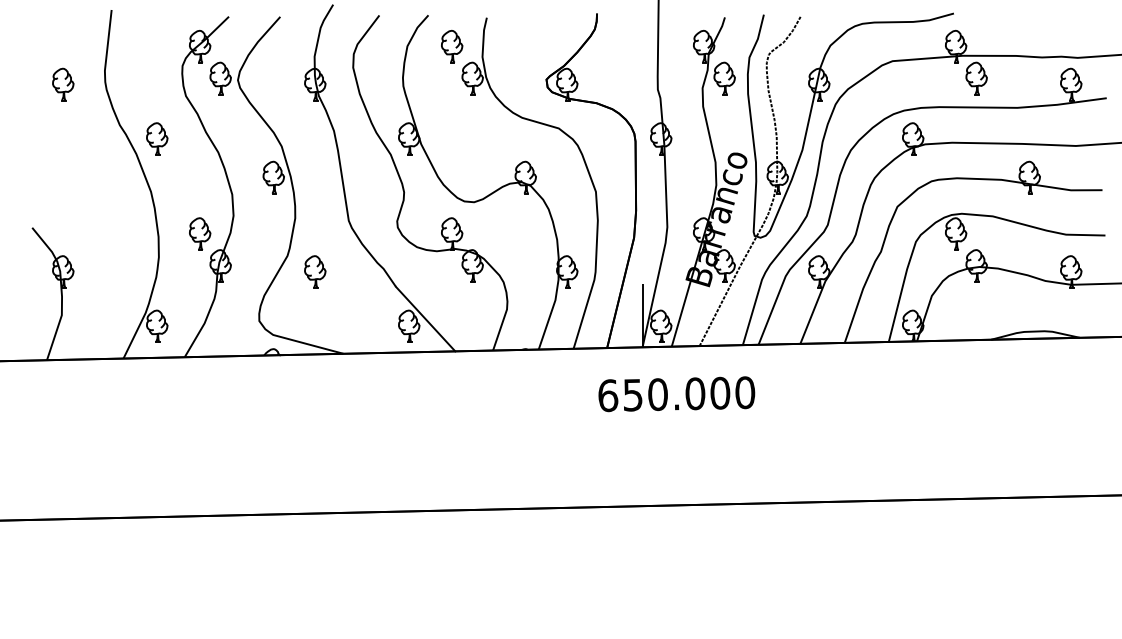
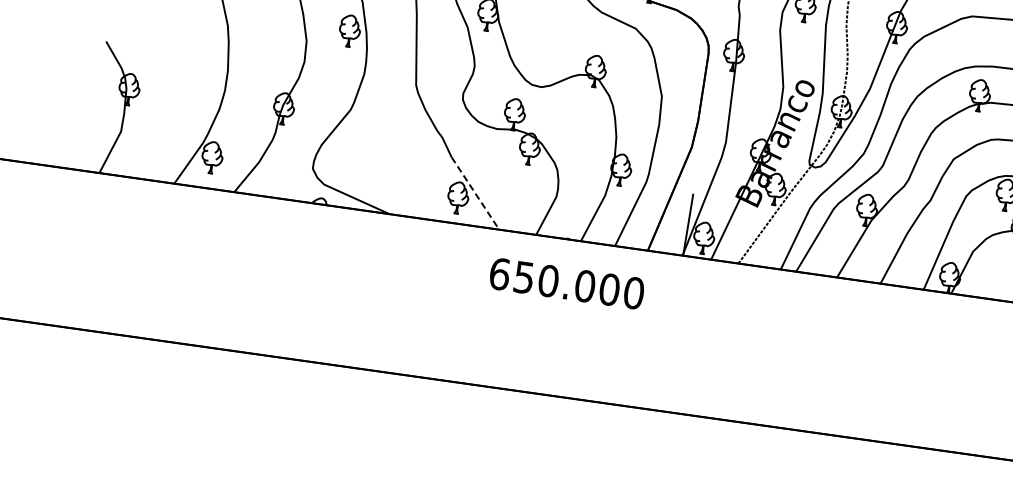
part: (200, 233) -> (269, 73), removed
part: (315, 271) -> (375, 129), removed
line: (425, 319) -> (475, 193), solid -> dashed
text: (676, 394) -> (566, 283), moved

